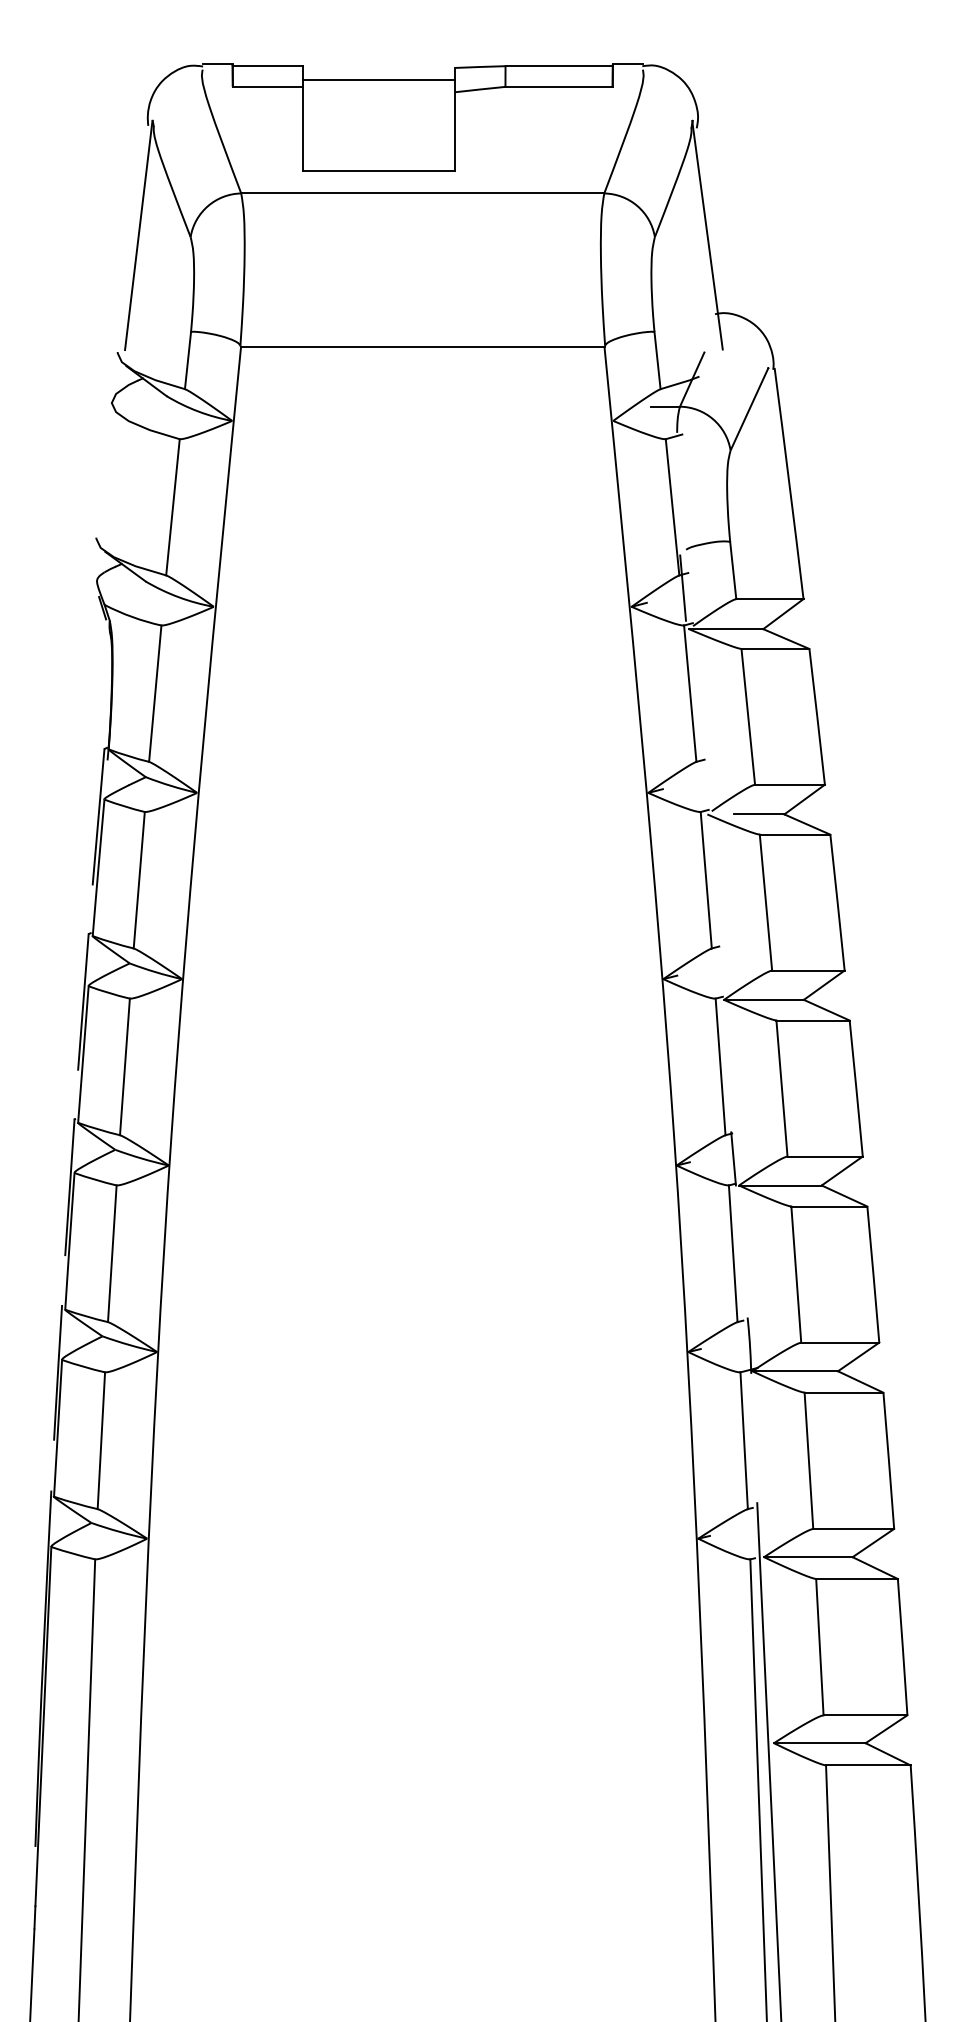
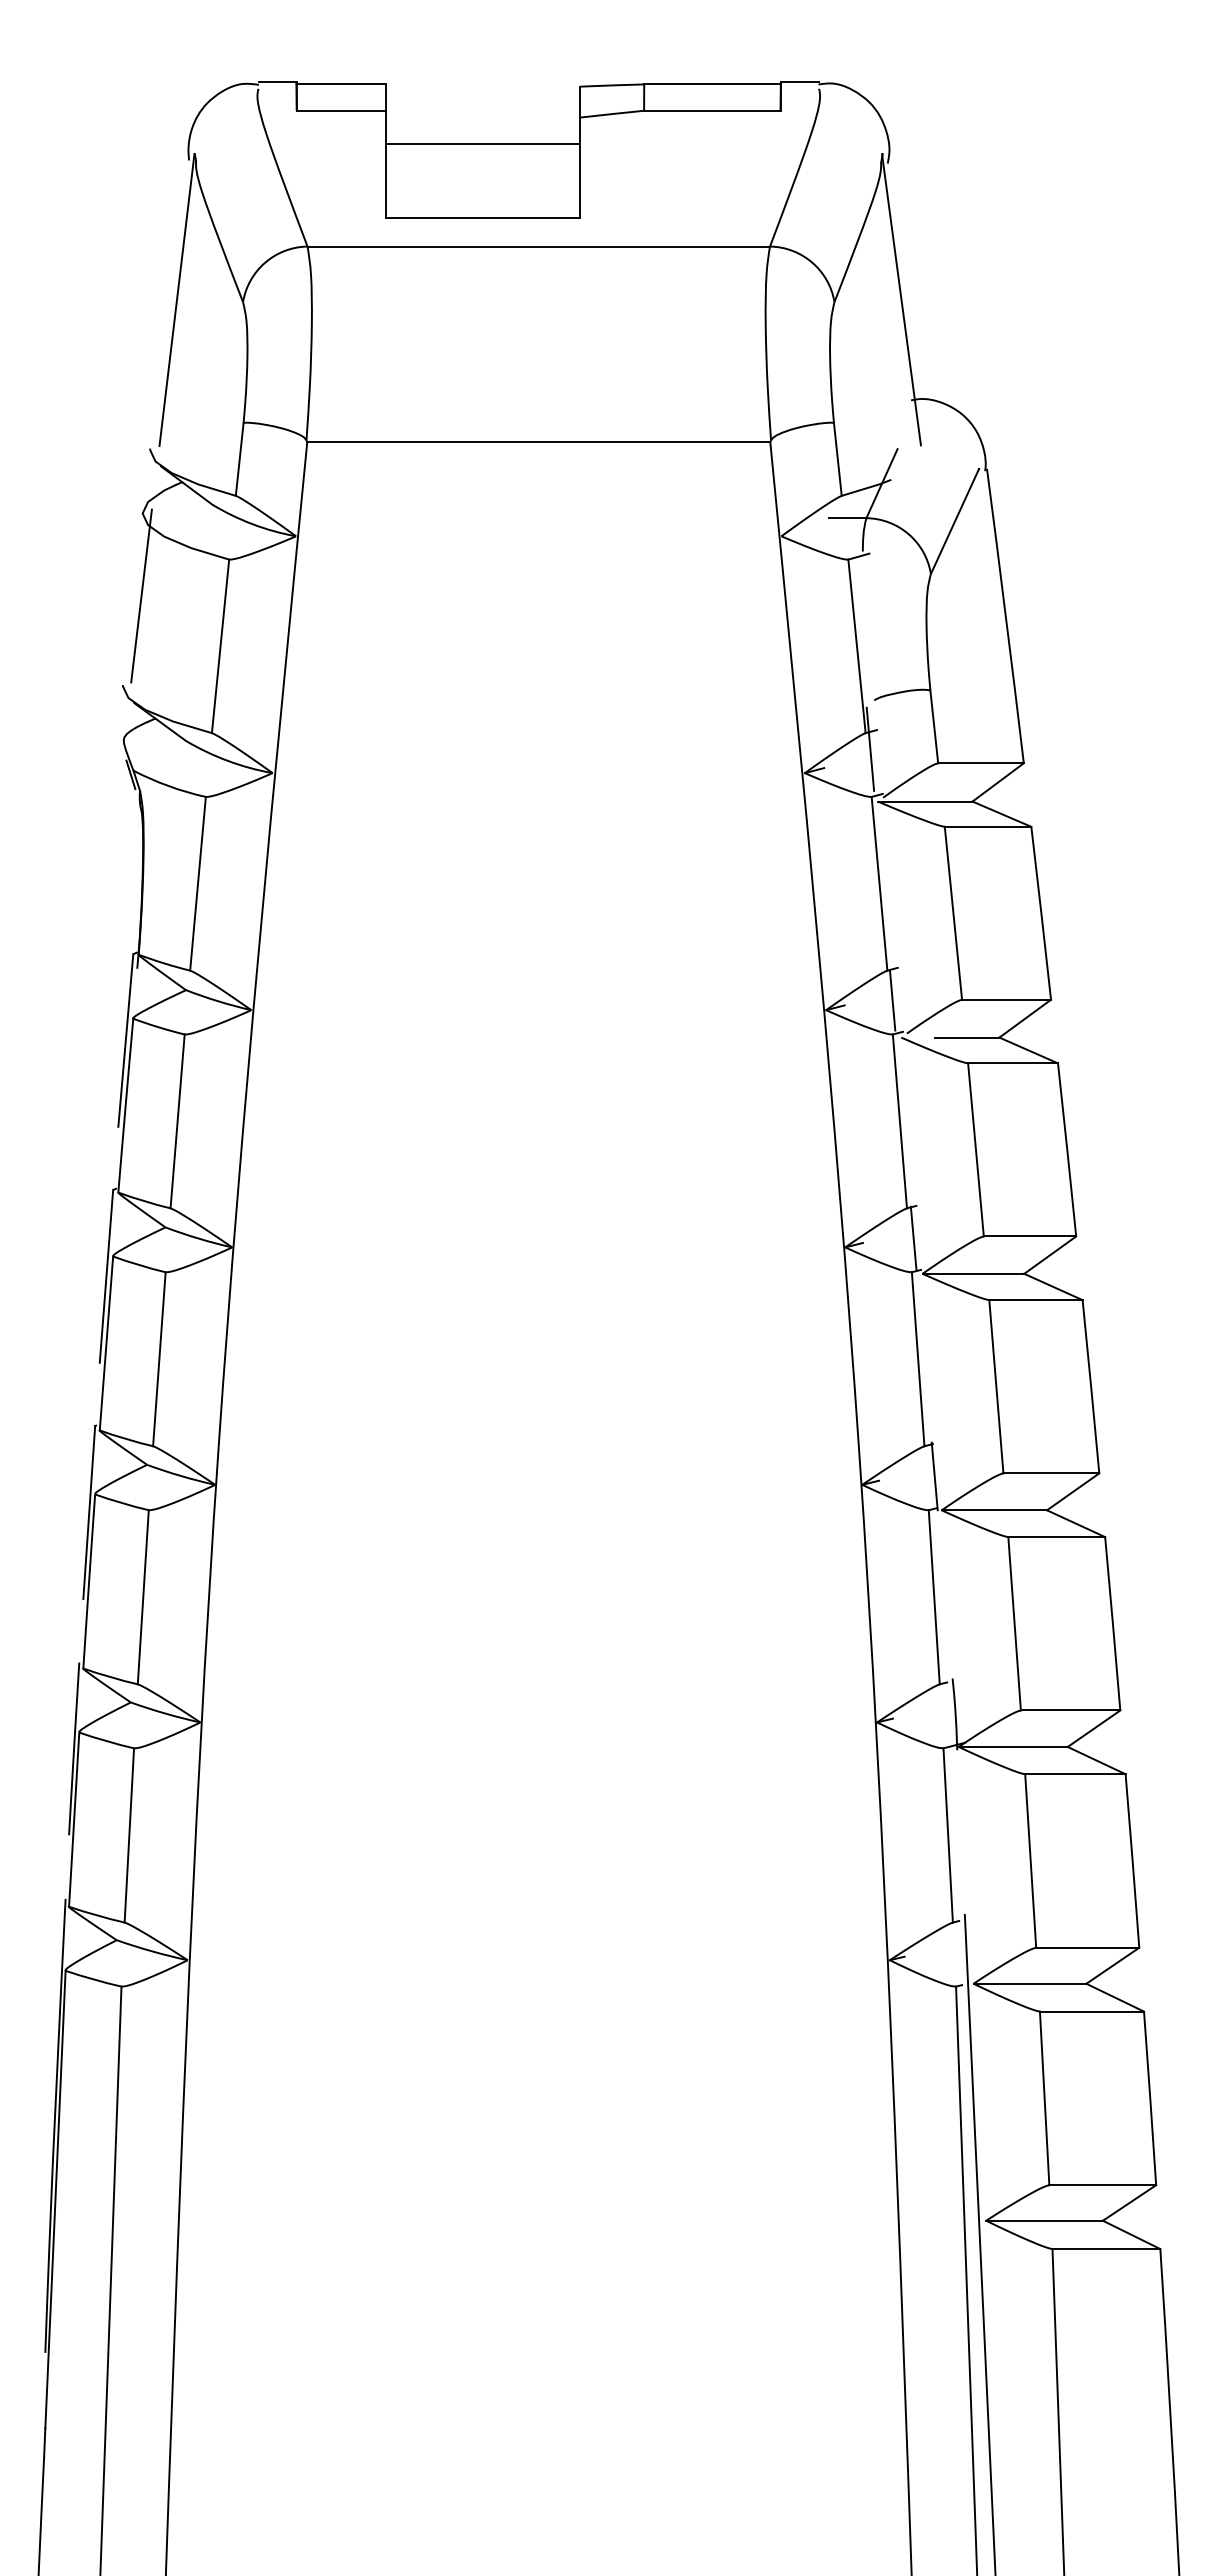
line: (379, 79) -> (483, 143), moved
line: (110, 467) -> (141, 595), added
line: (700, 785) -> (892, 1000), added
line: (716, 972) -> (913, 1238), added

